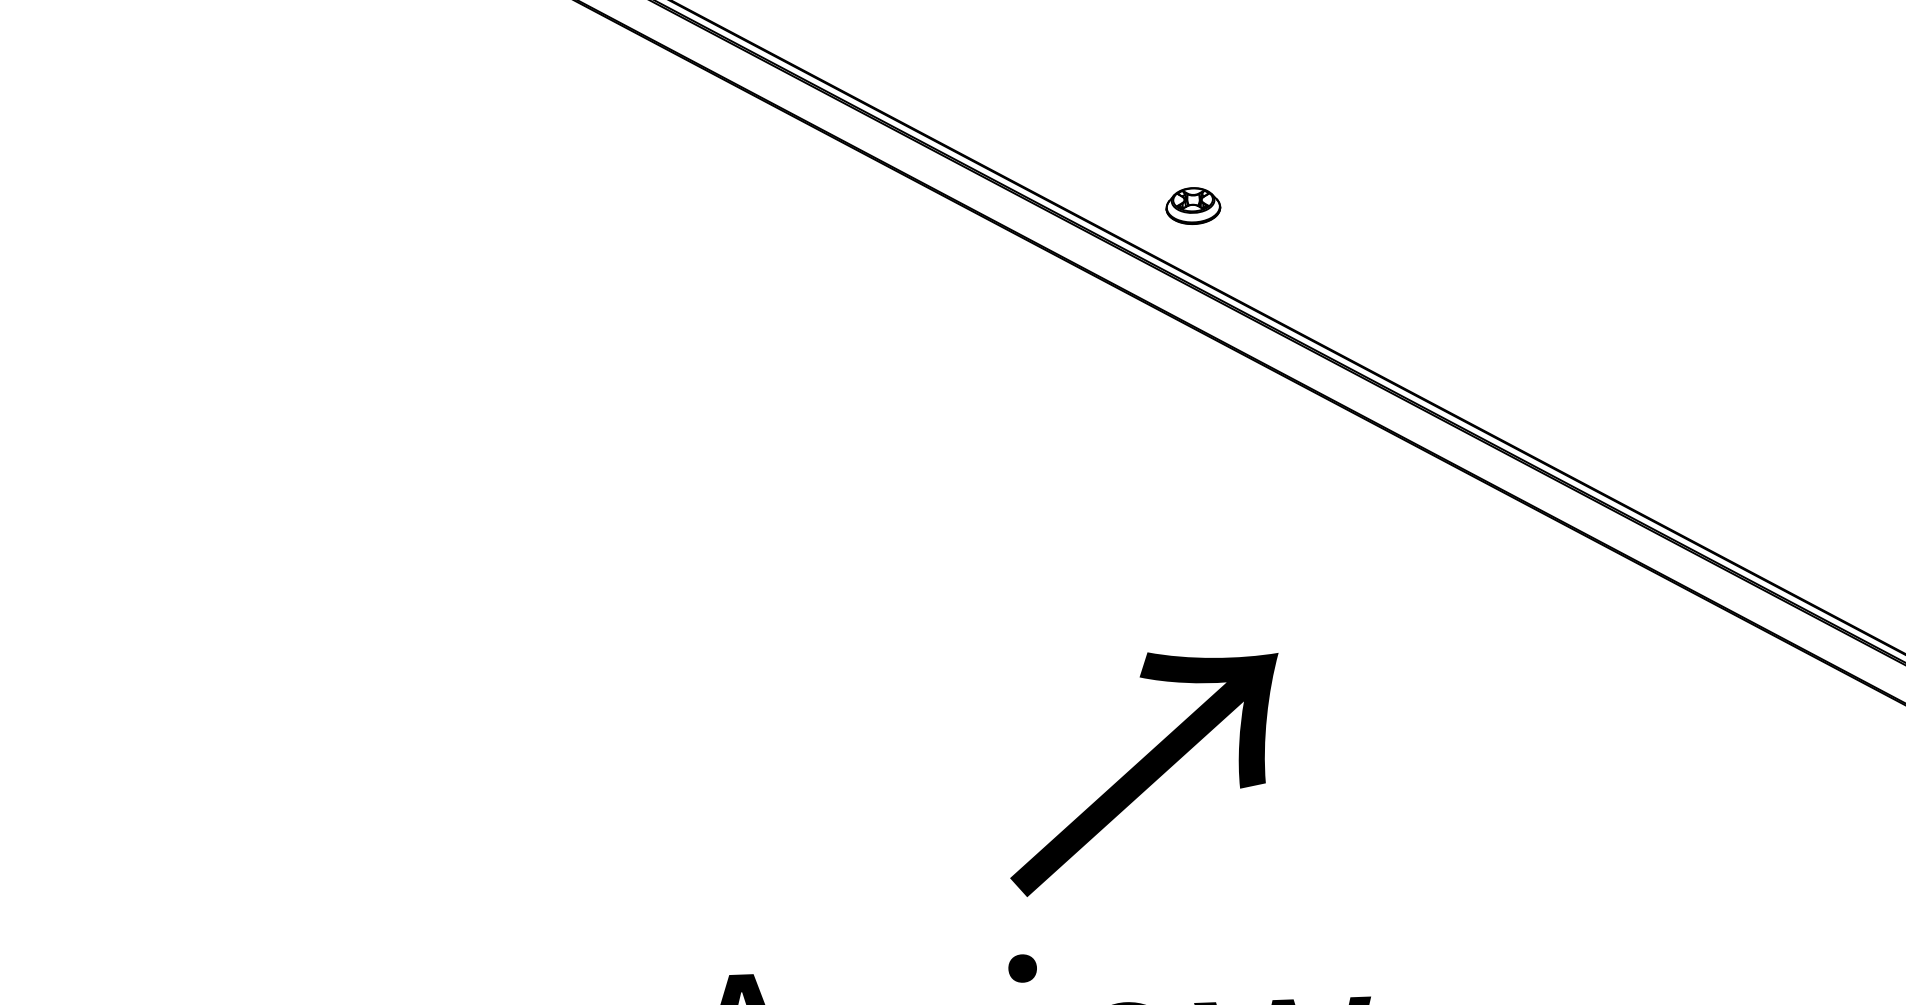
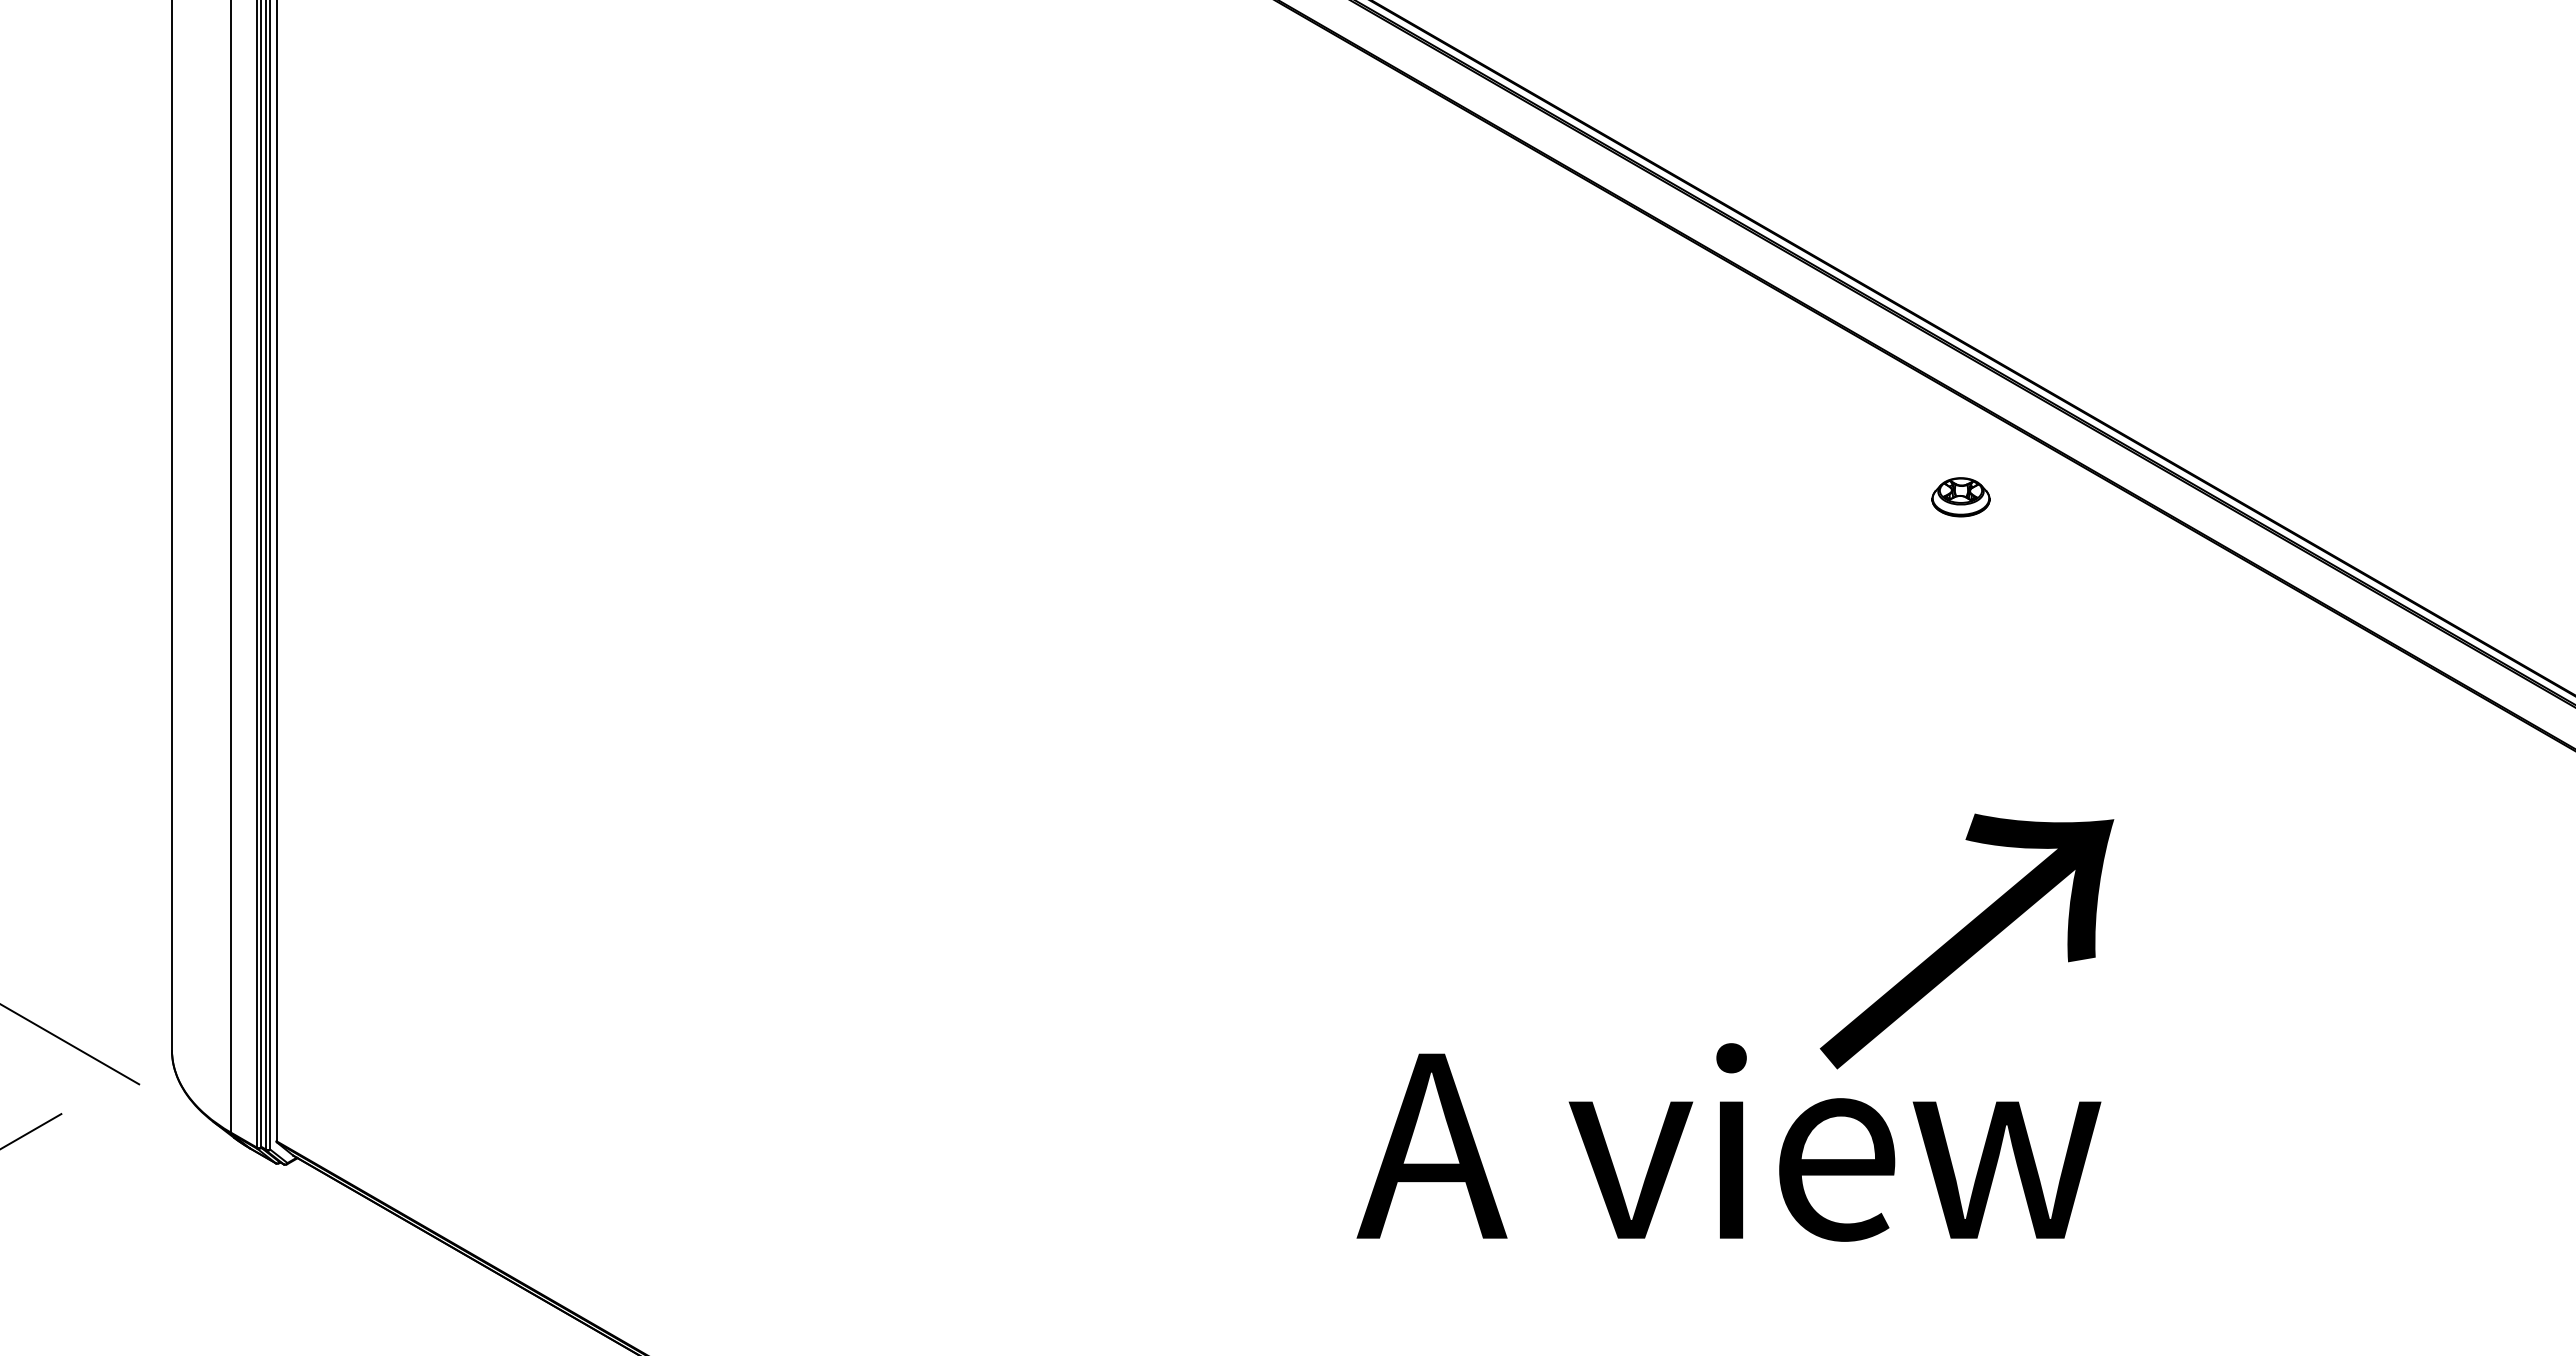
part: (1192, 206) -> (1960, 497), moved
text: (1144, 772) -> (1966, 941), moved

